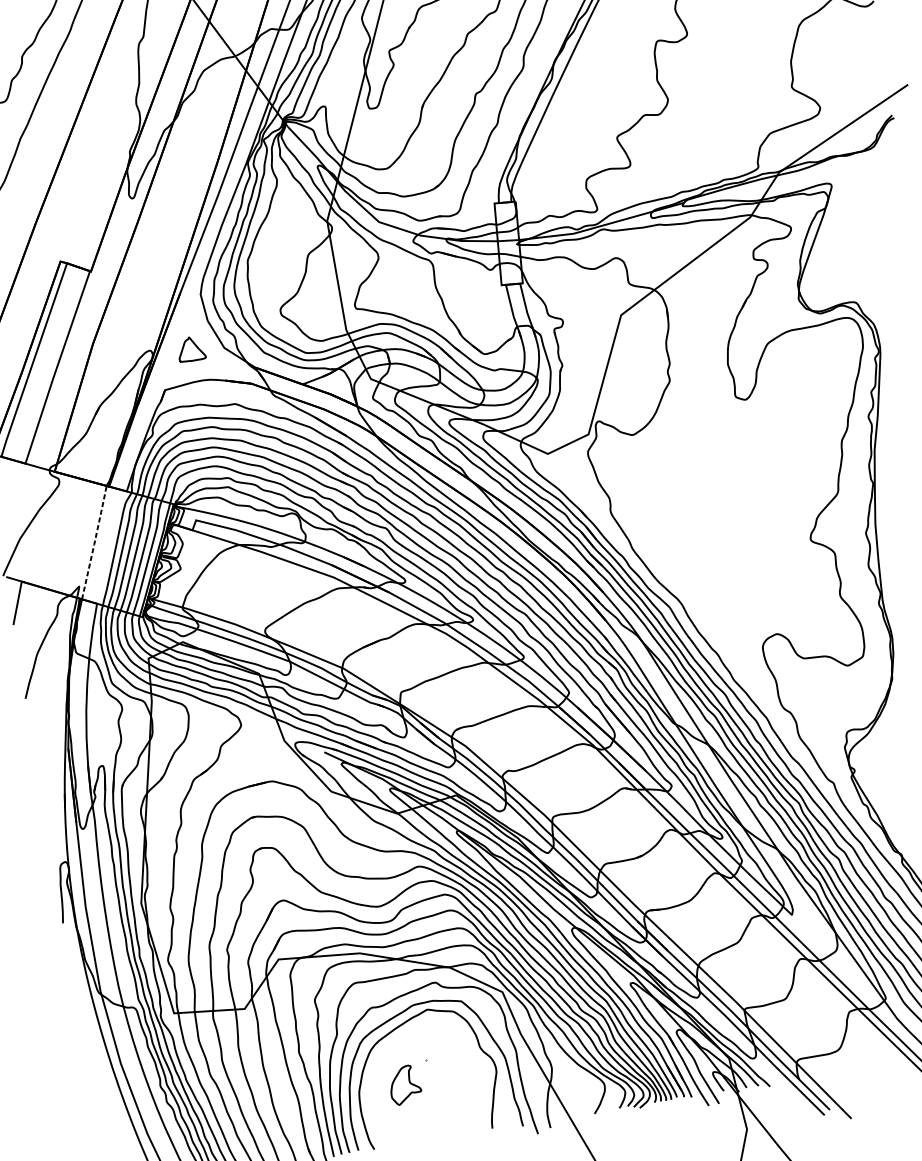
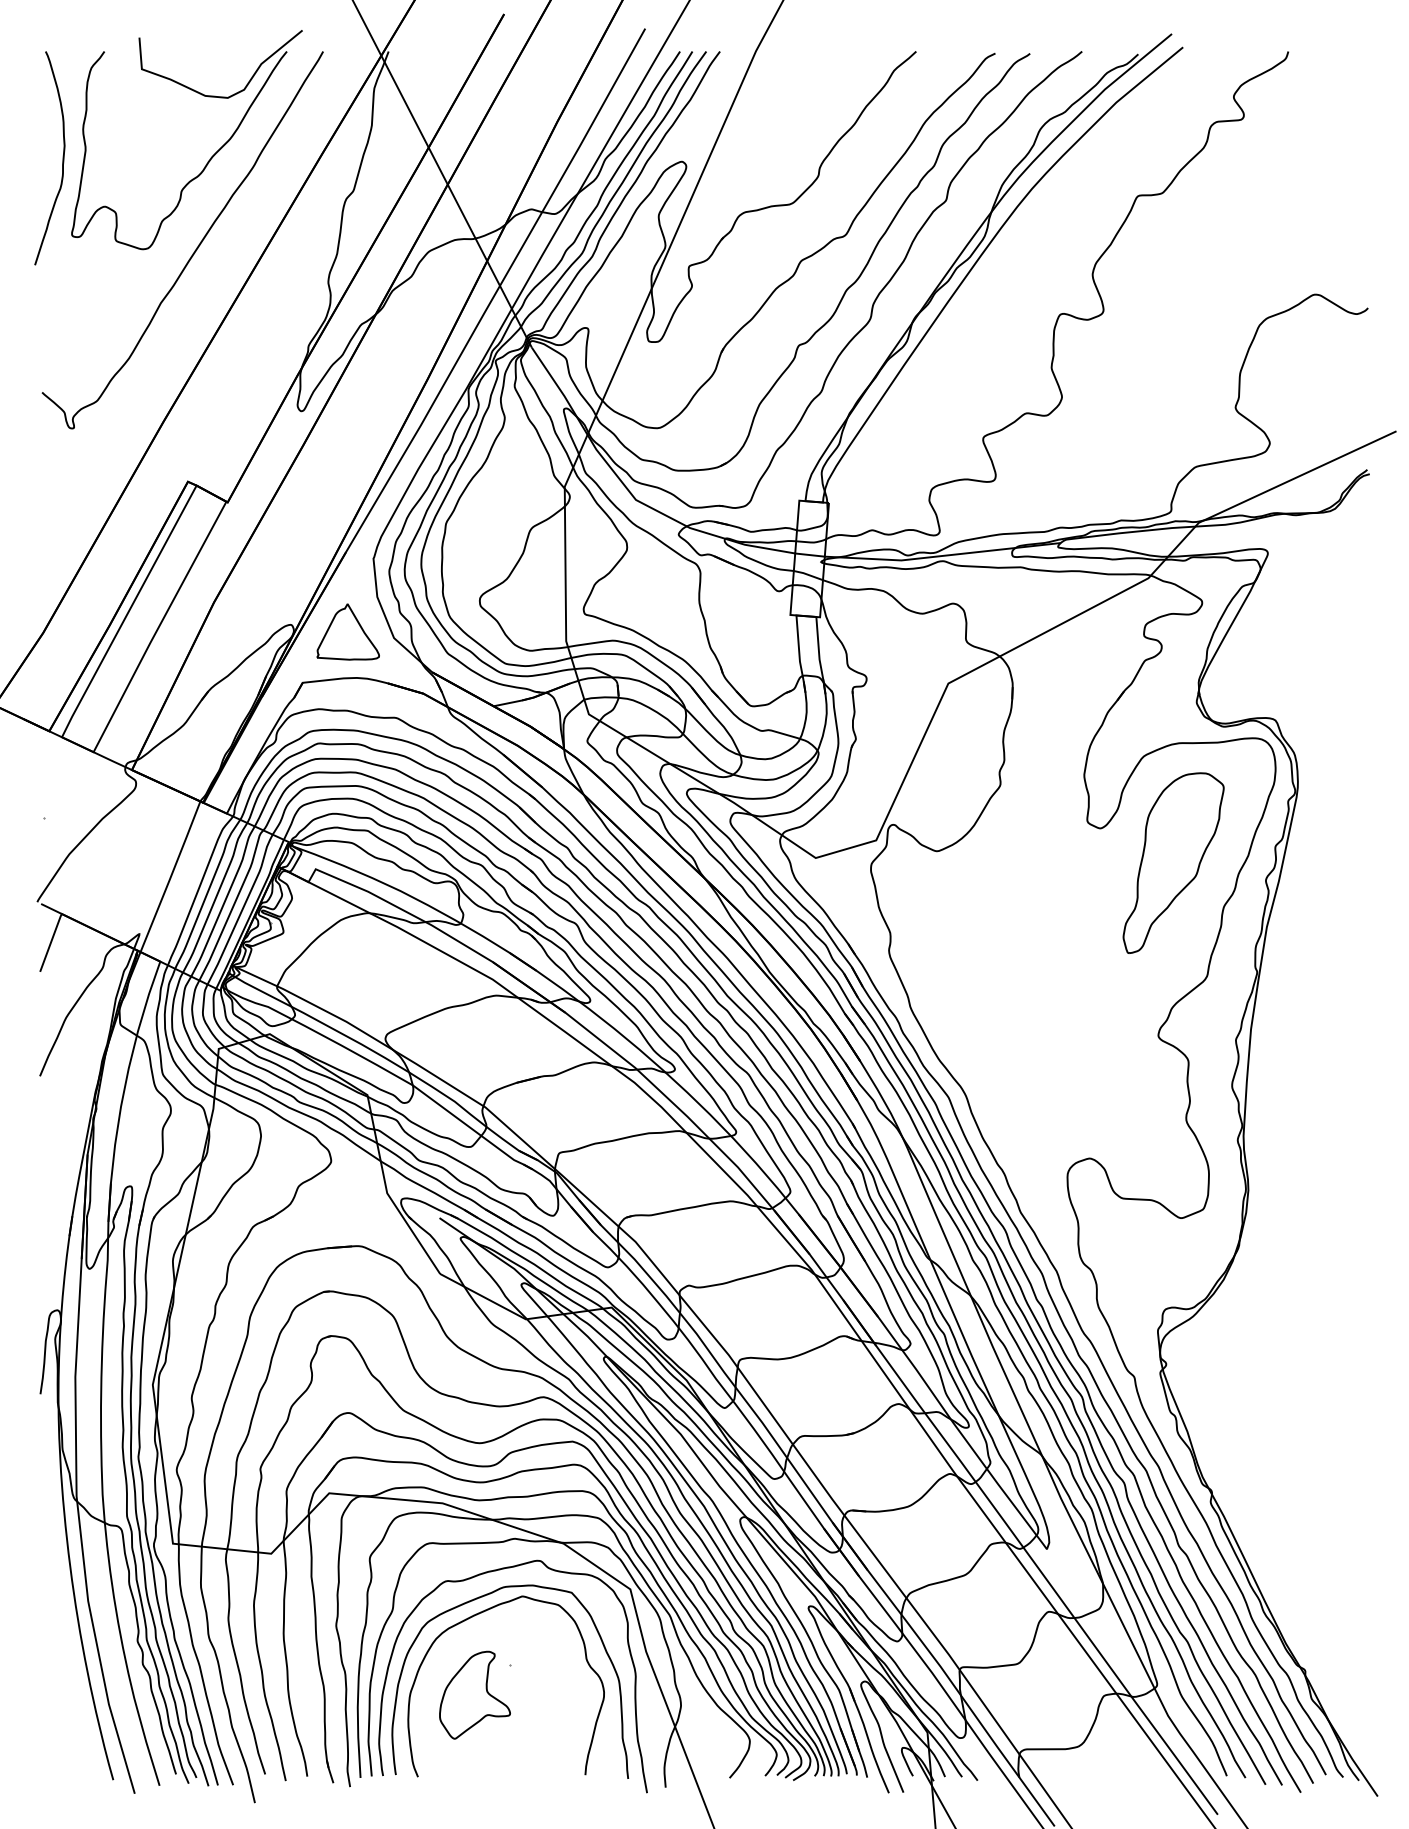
part: (190, 348) -> (347, 631), size x1.67
part: (801, 415) -> (1173, 862), added
line: (94, 542) -> (170, 876), dashed -> solid
part: (404, 1084) -> (474, 1694), size x1.67

